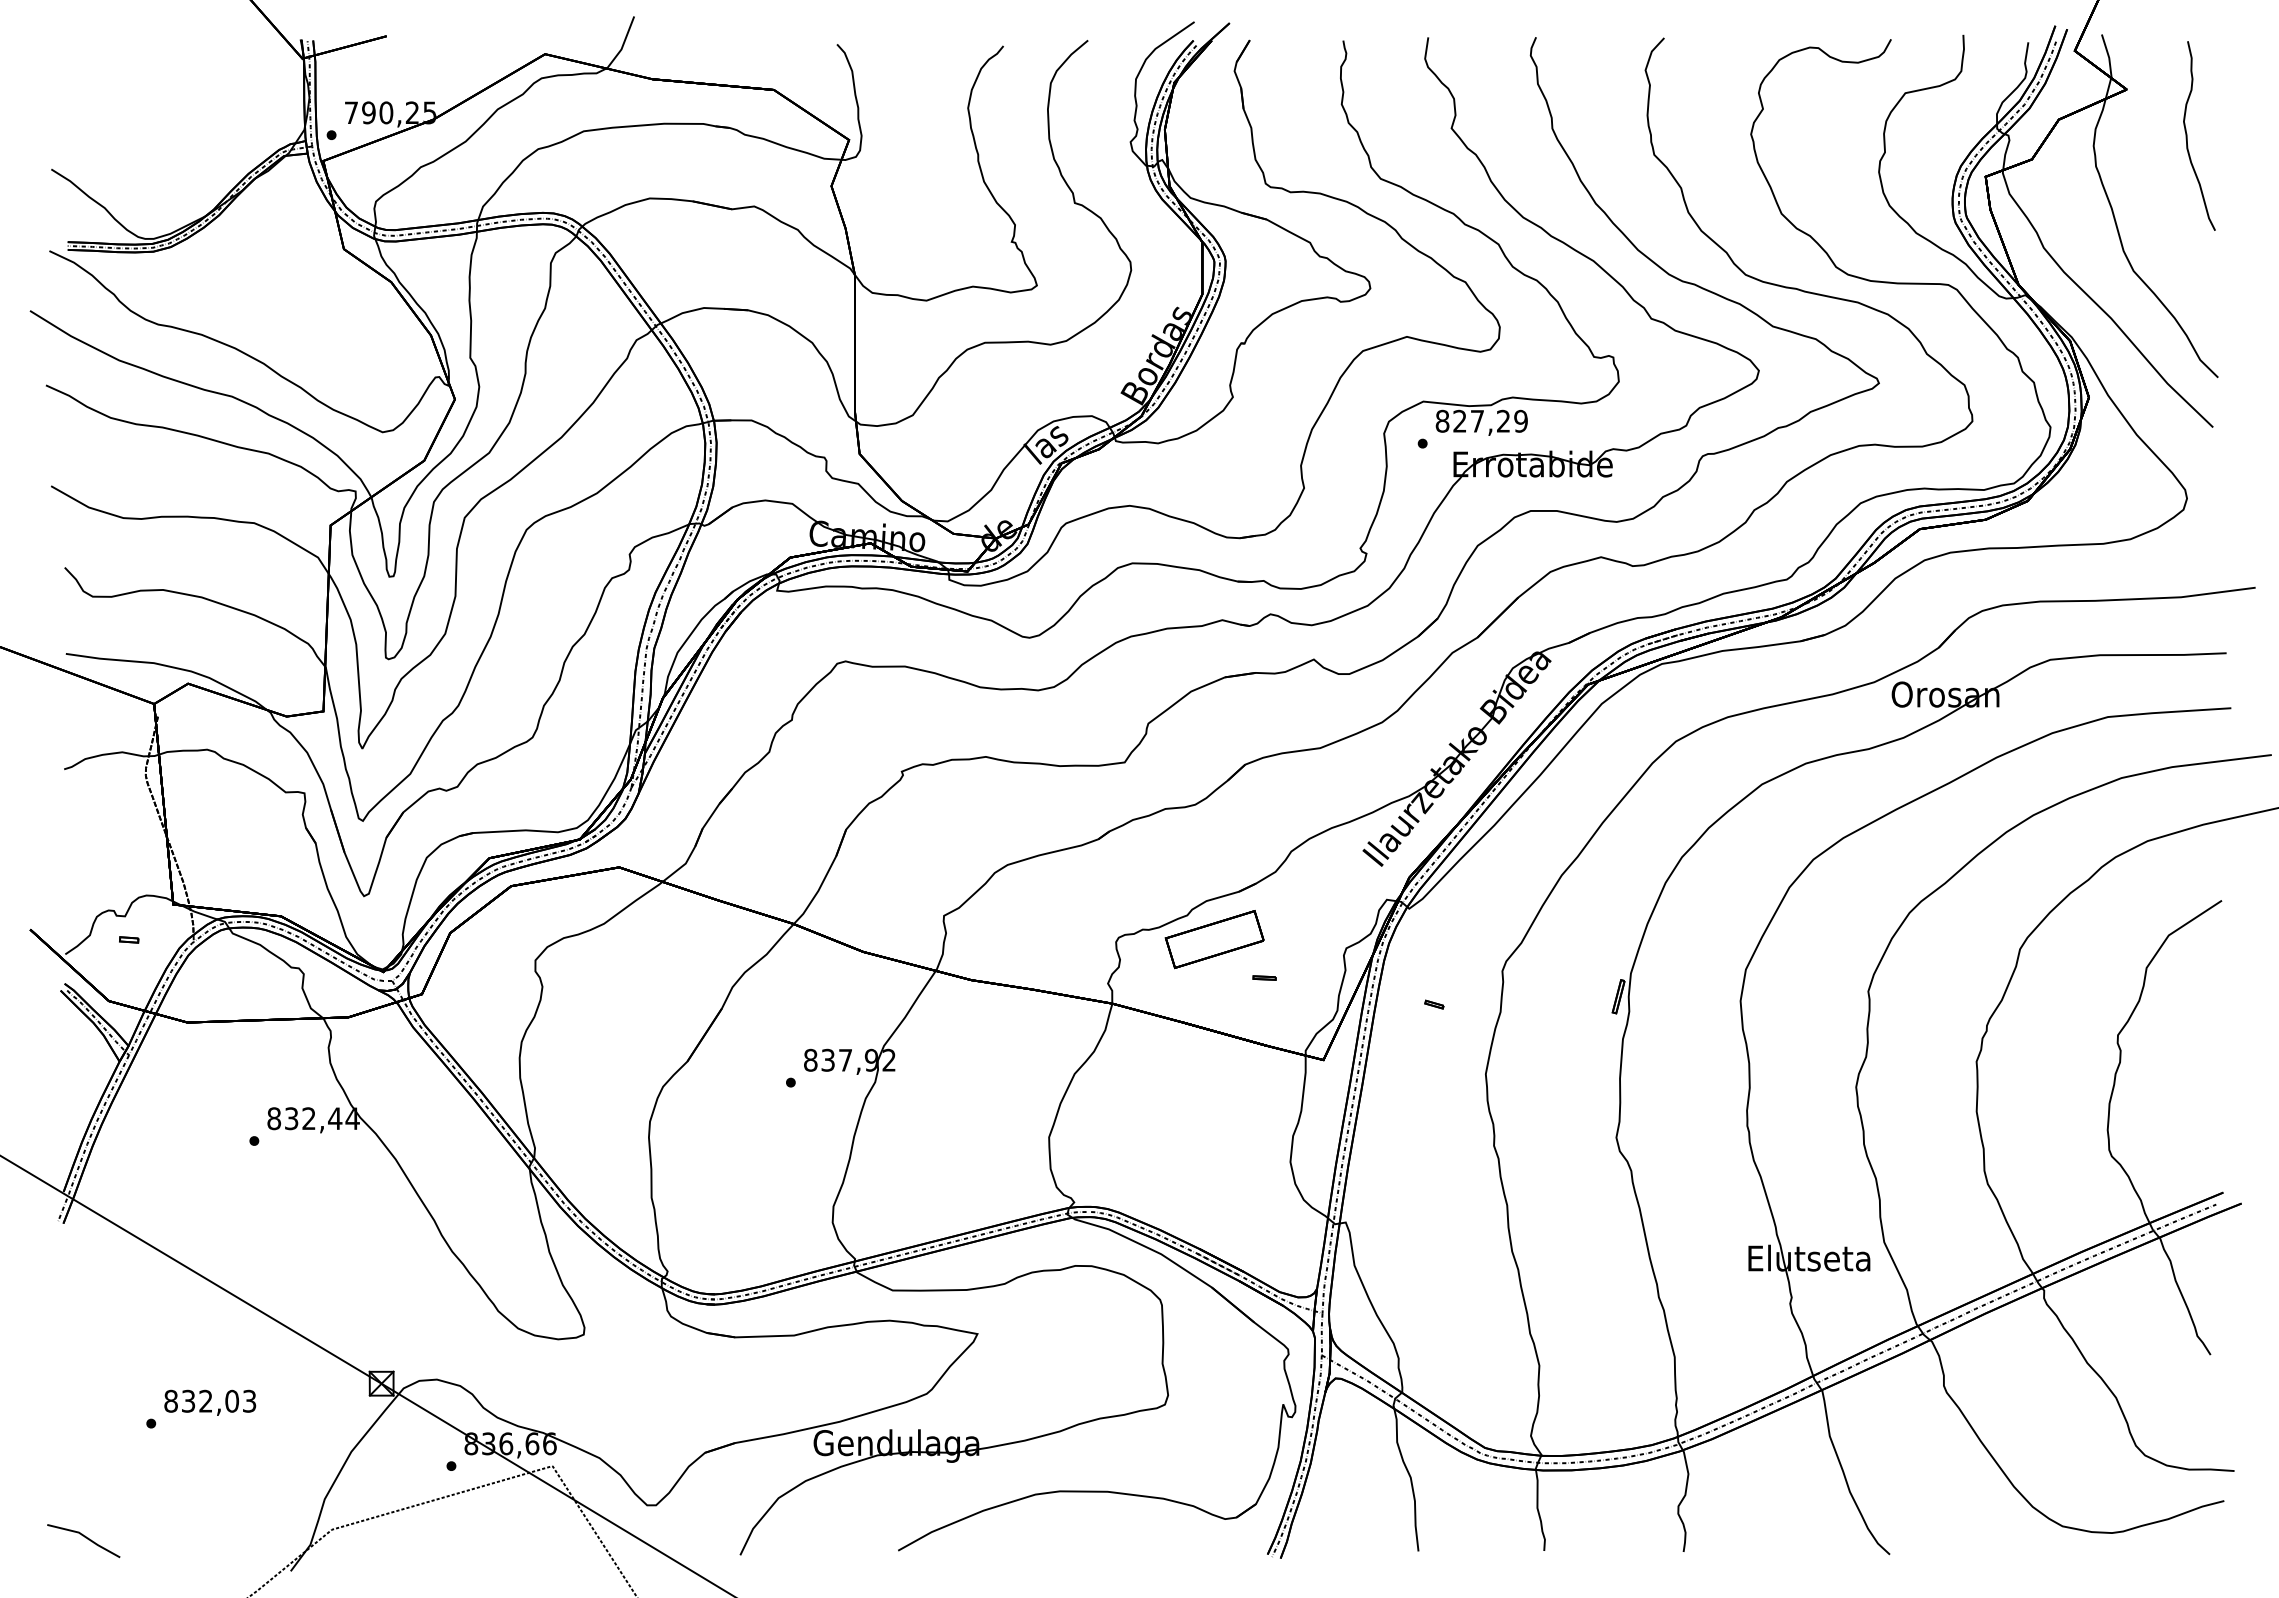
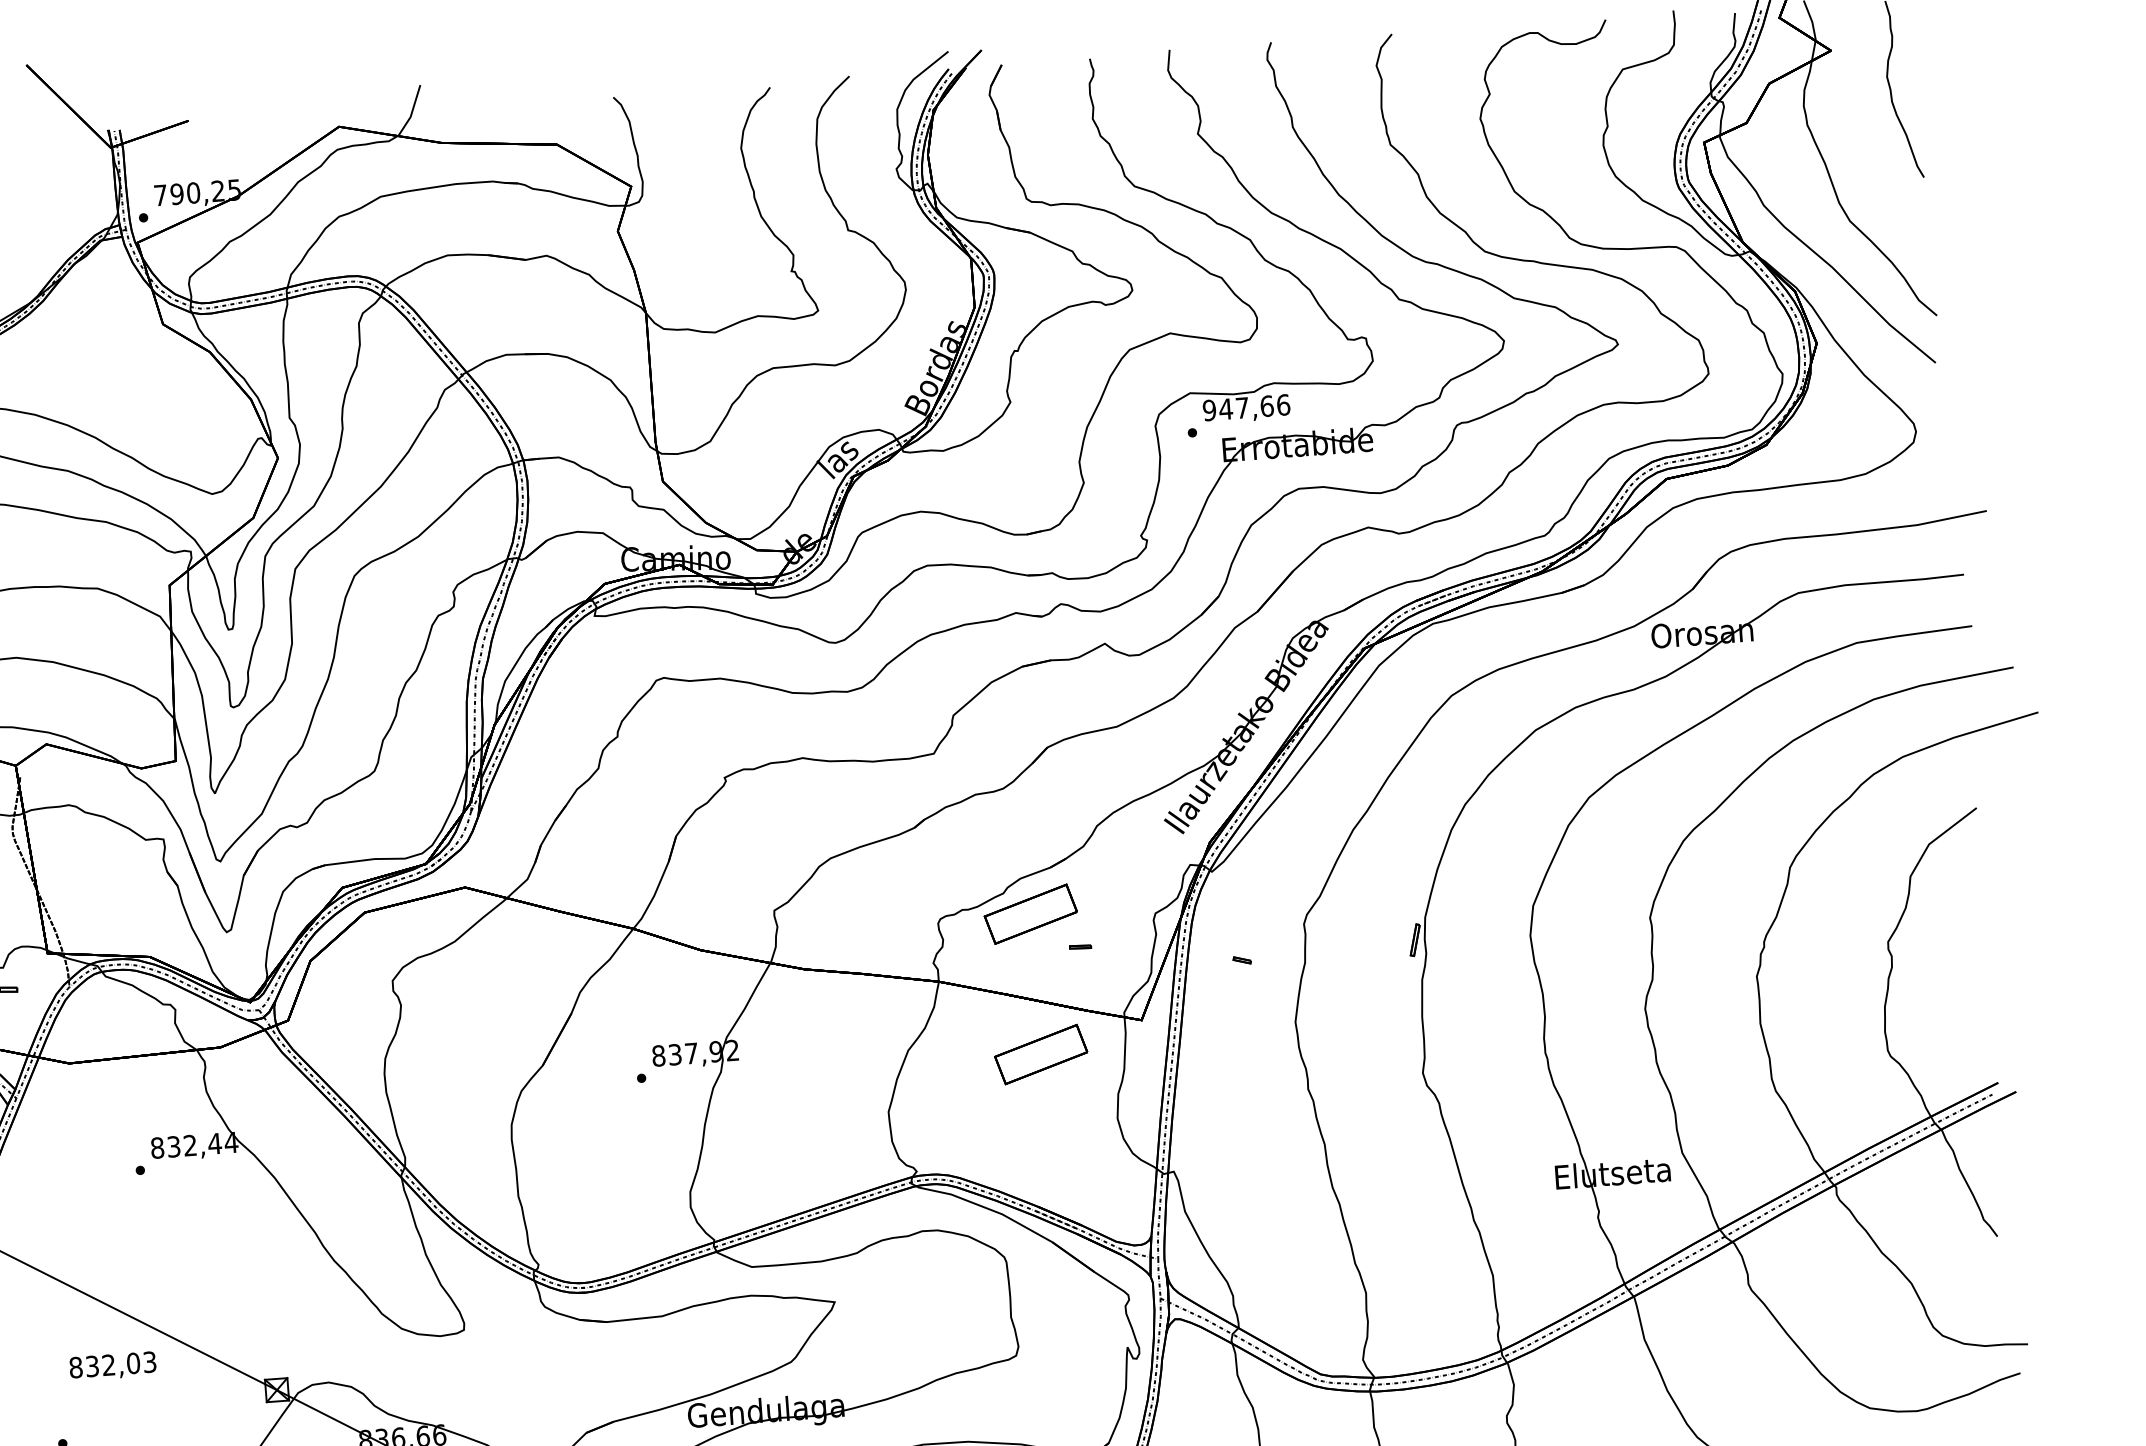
text: (1481, 420) -> (1246, 406), 827,29 -> 947,66
part: (1214, 1088) -> (1040, 1054), added
text: (210, 1402) -> (113, 1366), moved

